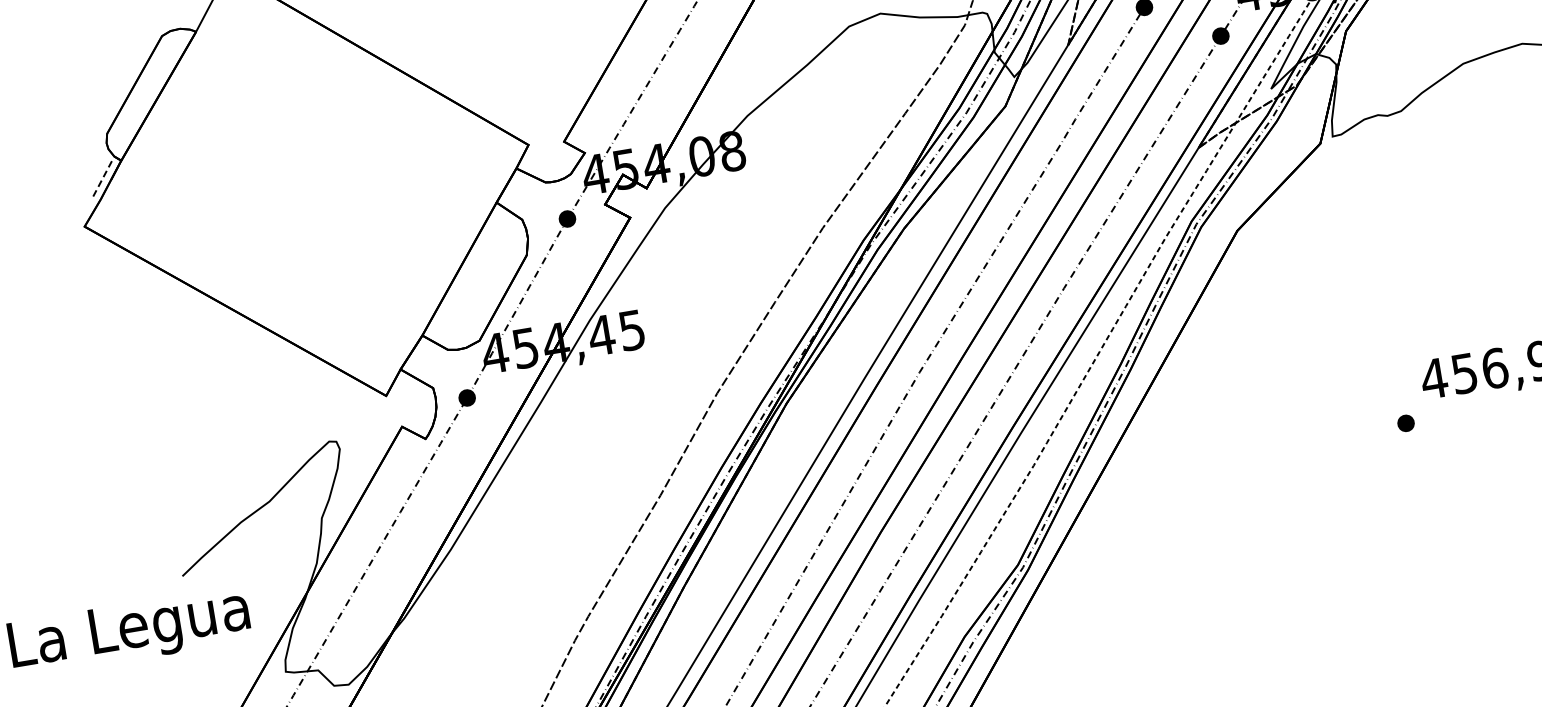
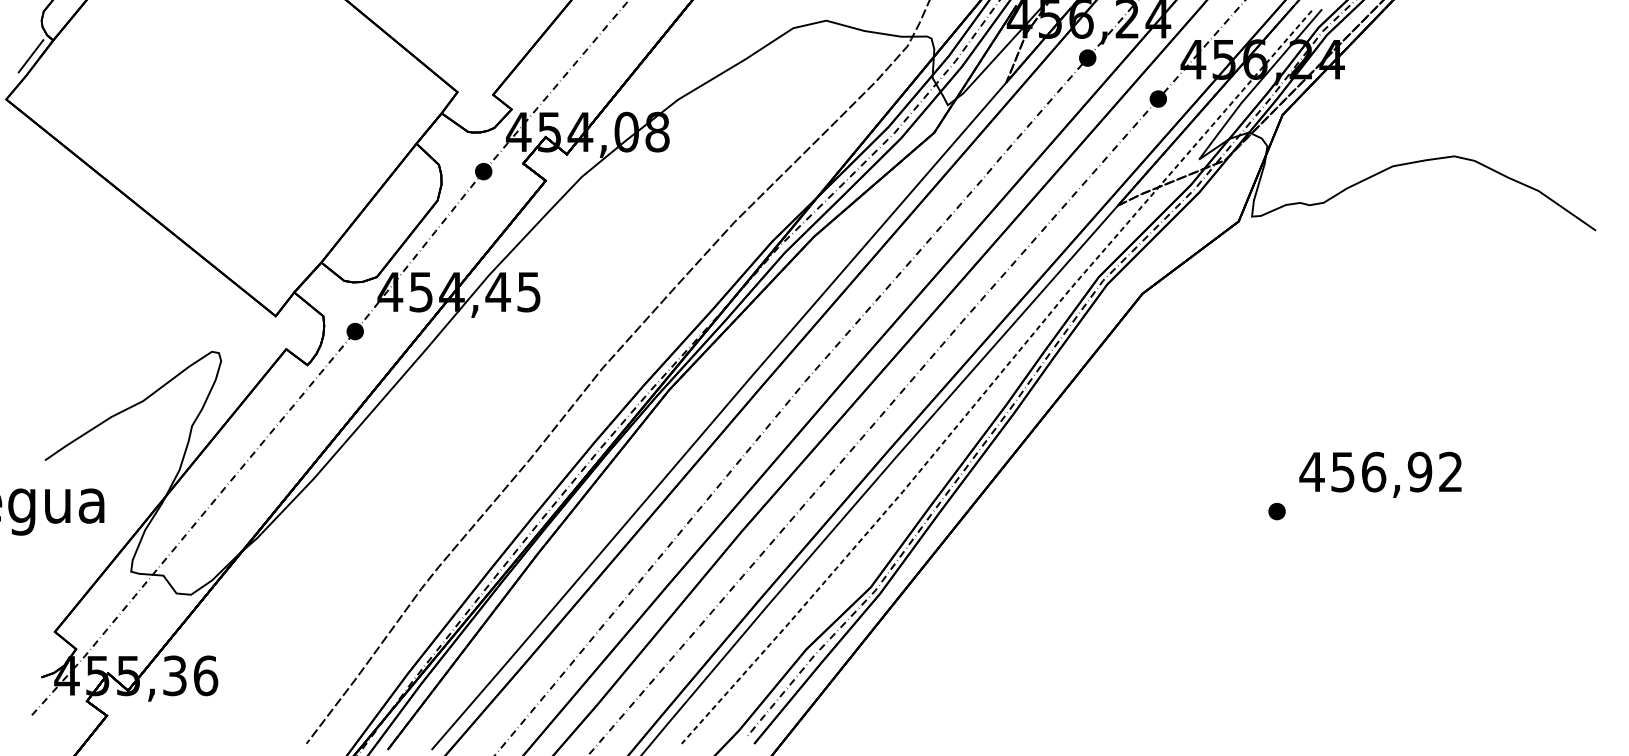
line: (101, 180) -> (30, 56), dashed -> solid

